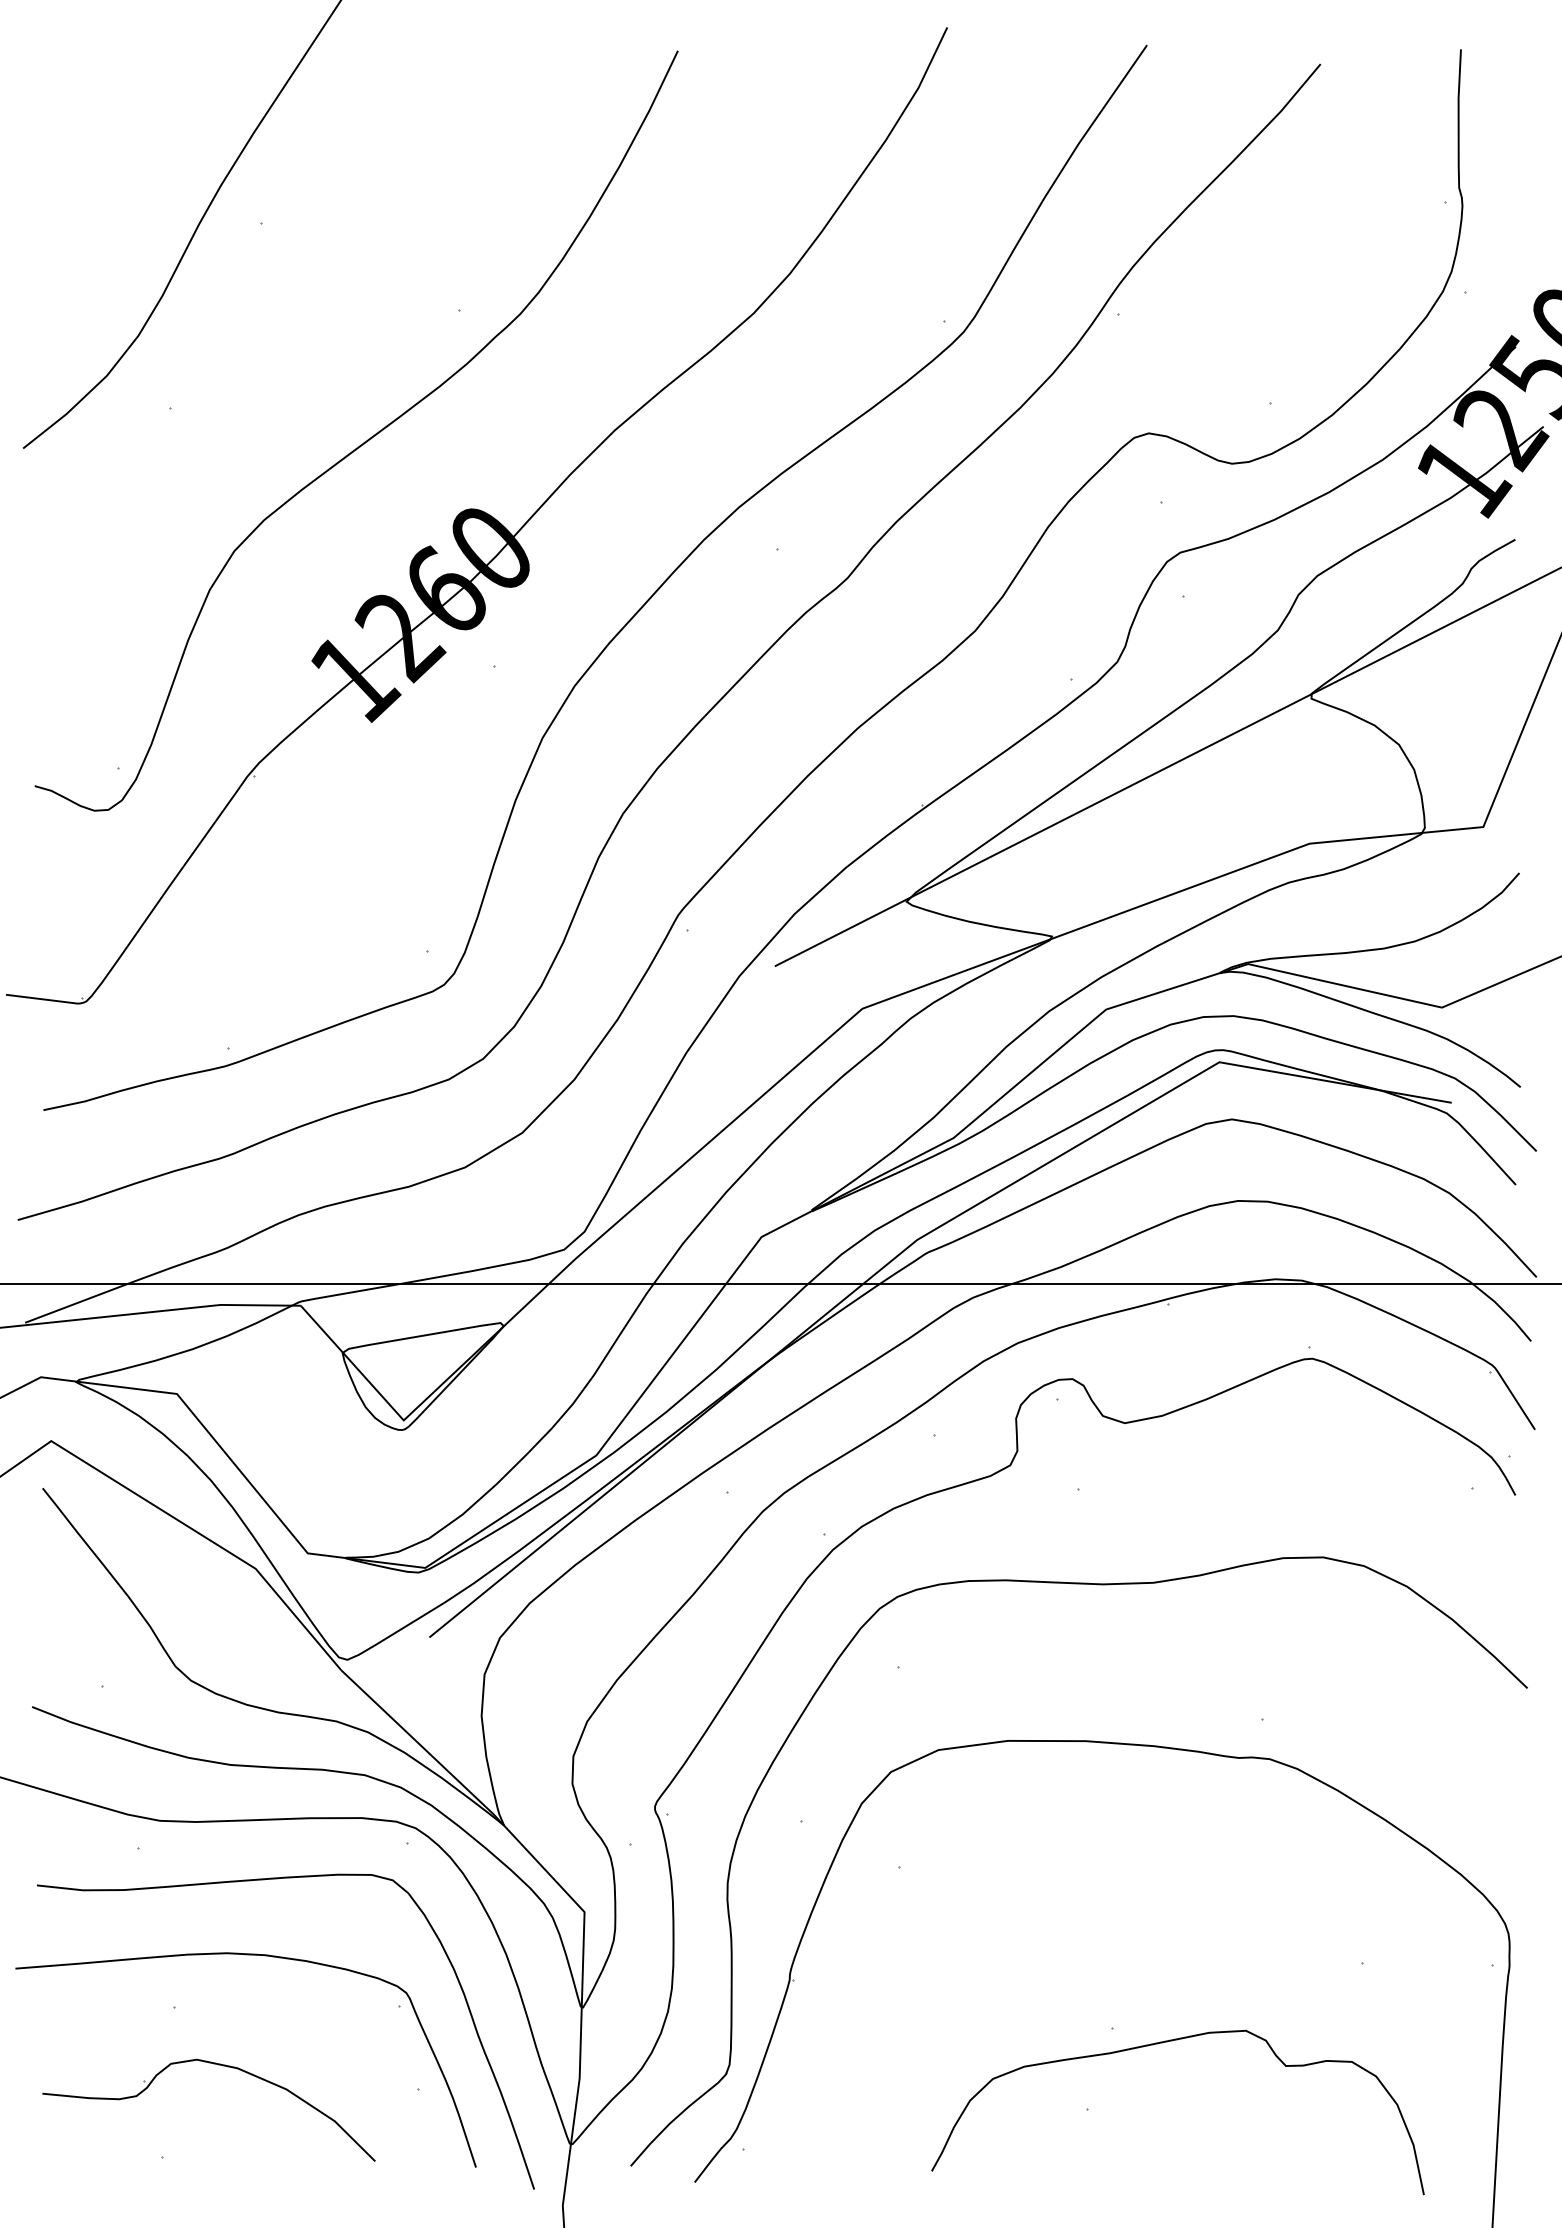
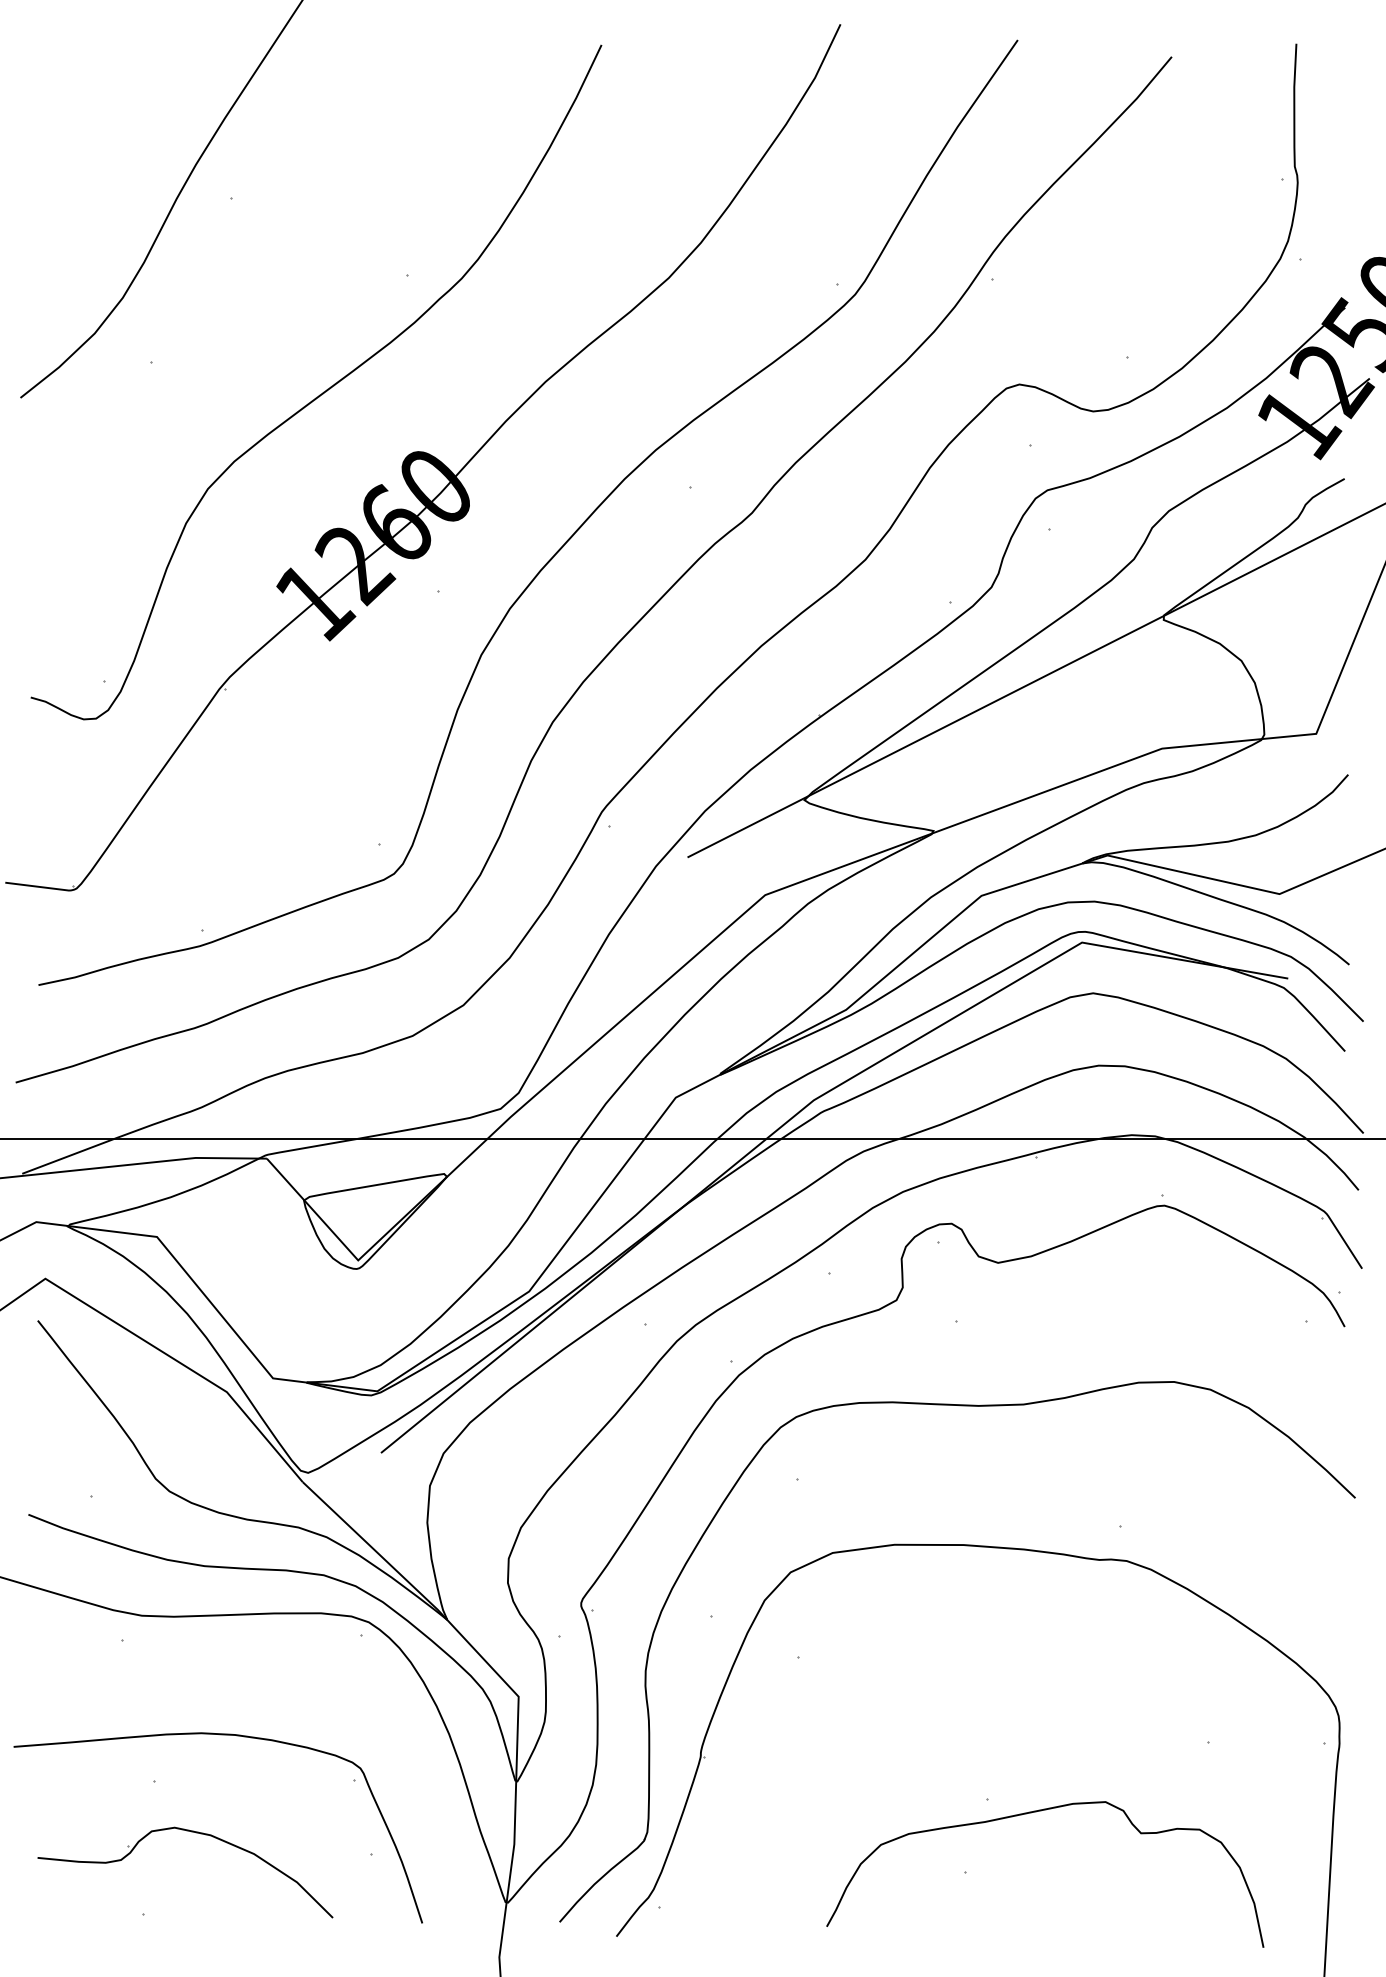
curve: (278, 1879) -> (247, 1667), removed

